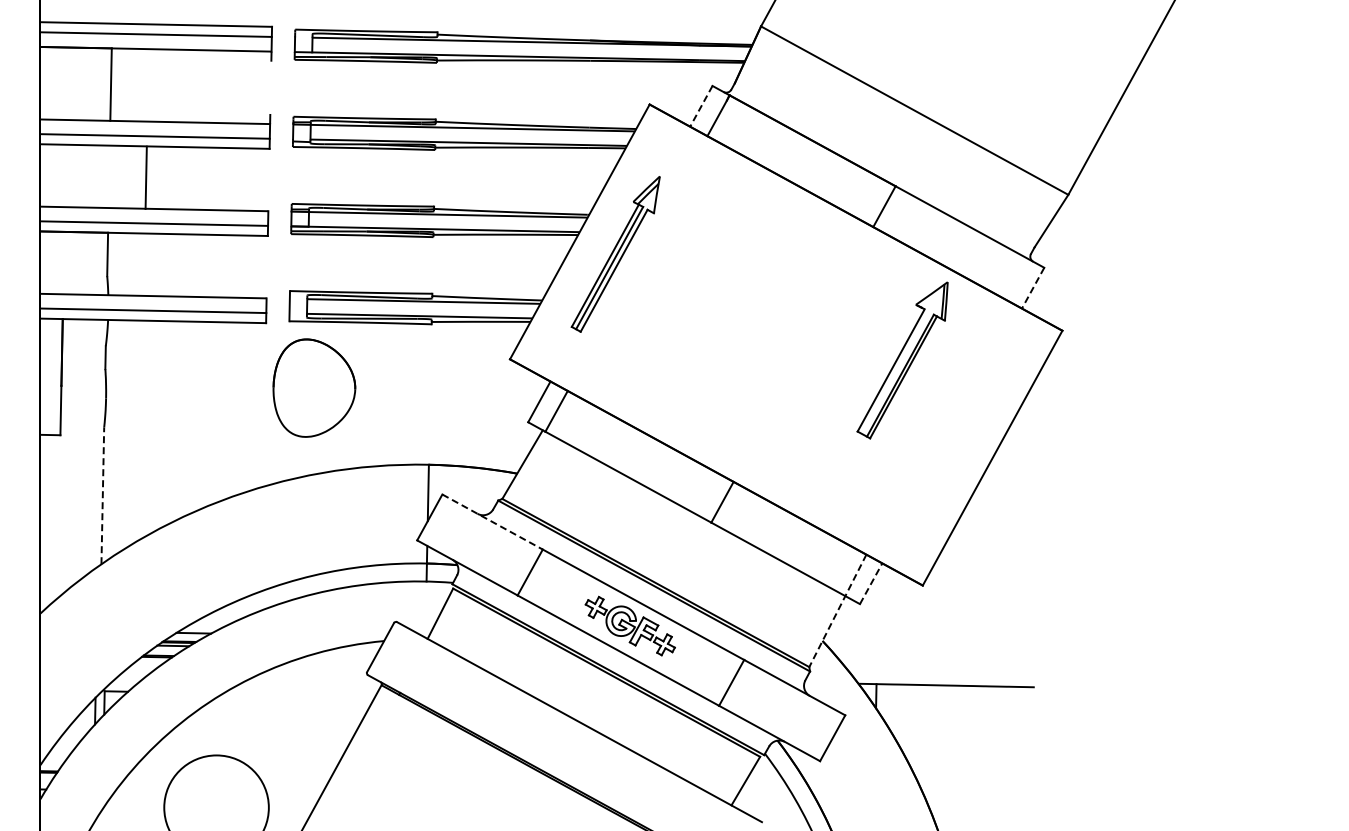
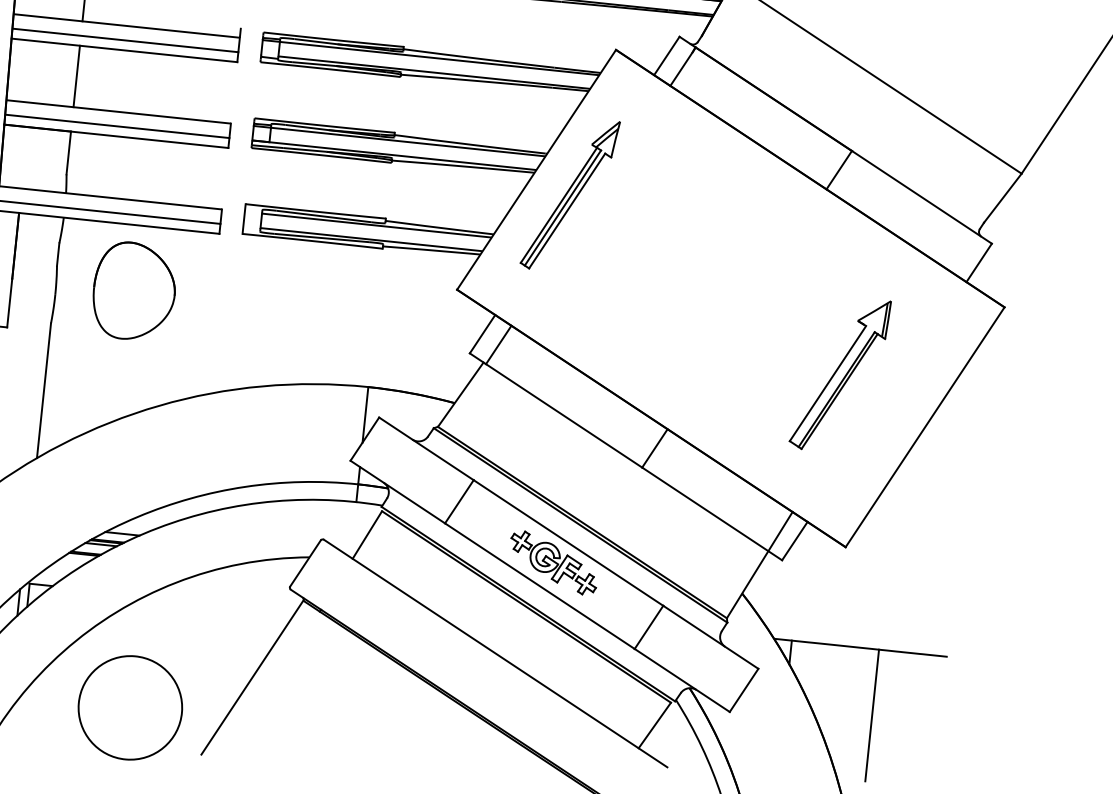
line: (701, 106) -> (667, 56), dashed -> solid
line: (145, 177) -> (76, 76), moved
line: (1032, 288) -> (978, 263), dashed -> solid
part: (902, 360) -> (839, 374), moved
part: (314, 387) -> (134, 290), moved
line: (102, 495) -> (43, 390), dashed -> solid
line: (493, 522) -> (427, 449), dashed -> solid
line: (871, 583) -> (795, 540), dashed -> solid
line: (837, 611) -> (759, 565), dashed -> solid
line: (963, 752) -> (871, 715), added

